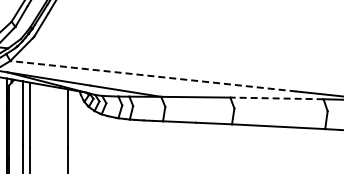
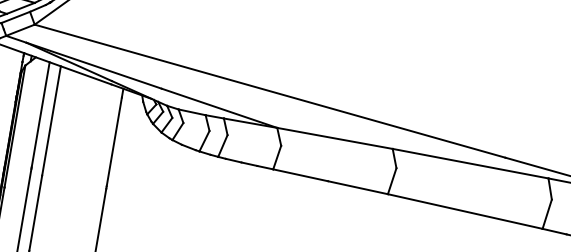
line: (153, 76) -> (270, 91), dashed -> solid
line: (276, 98) -> (469, 163), dashed -> solid

